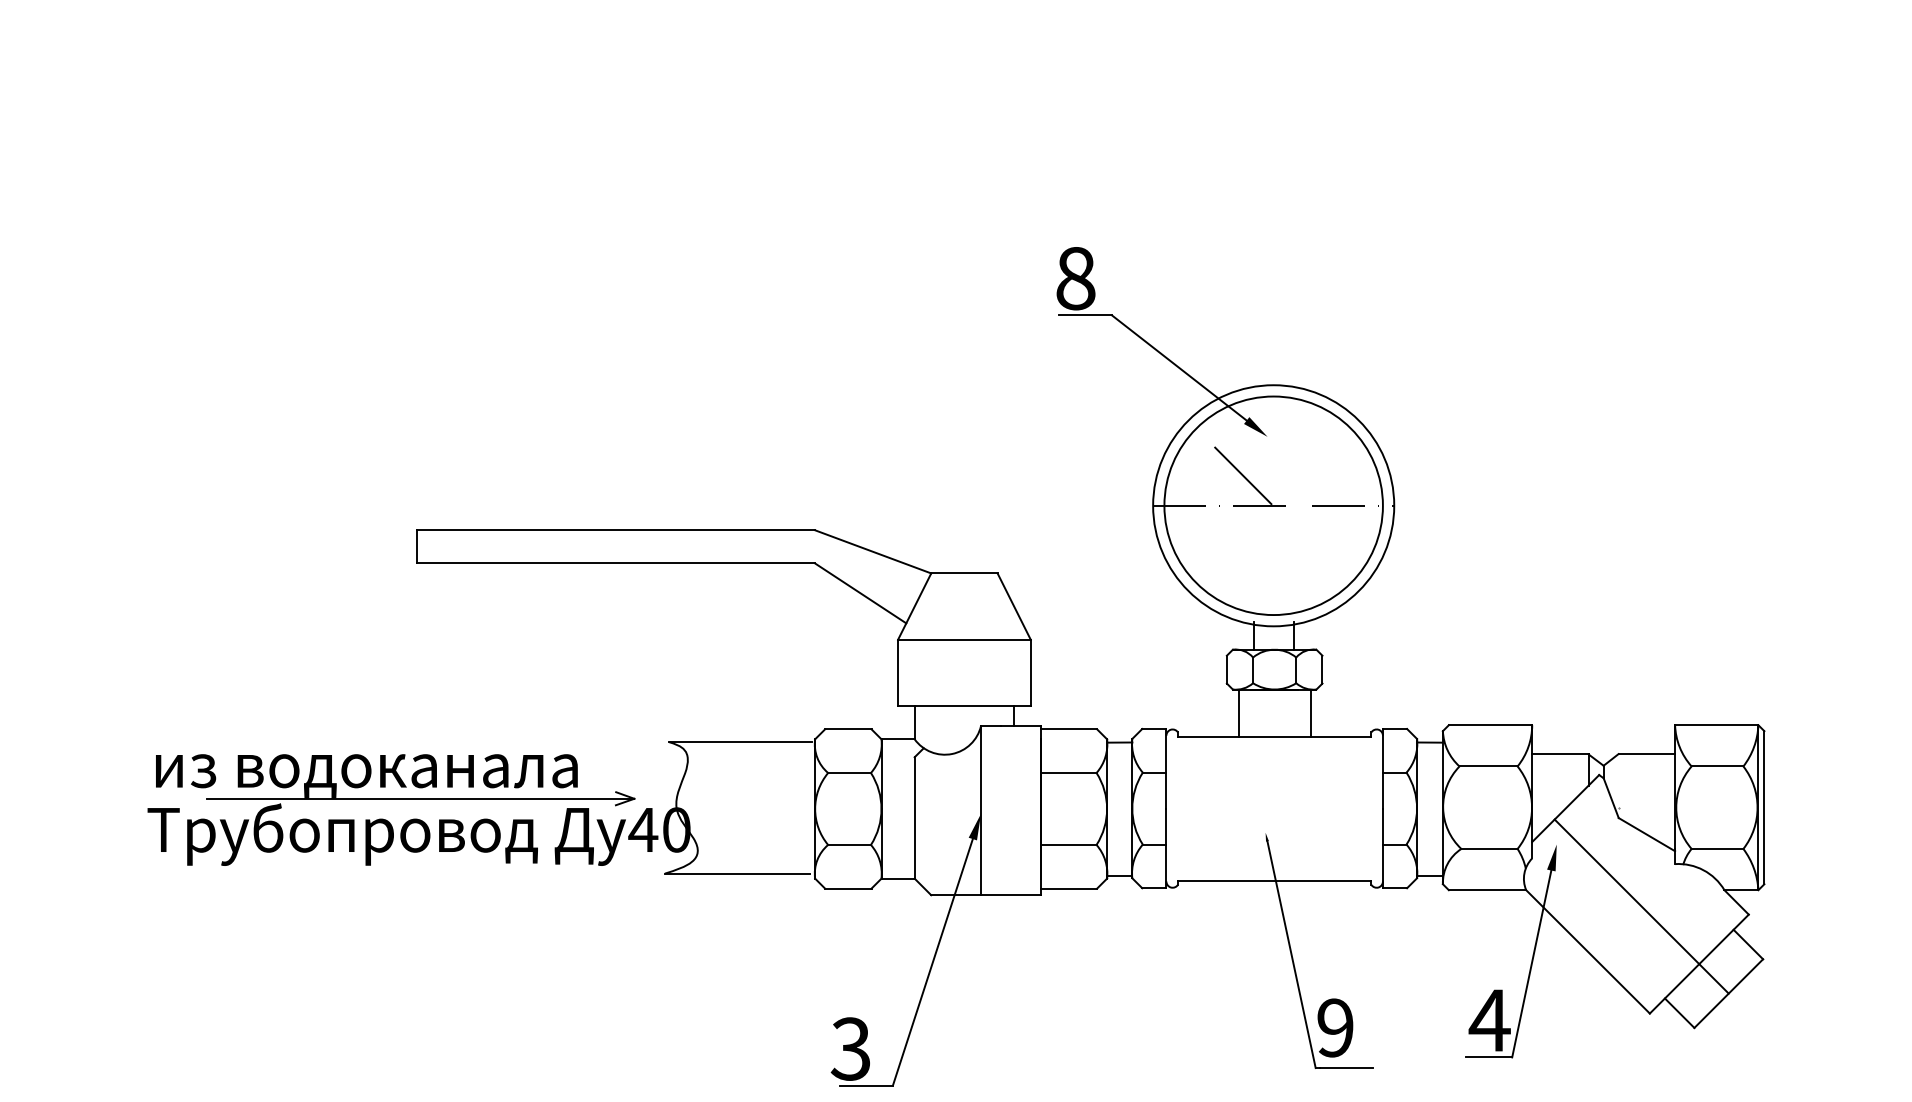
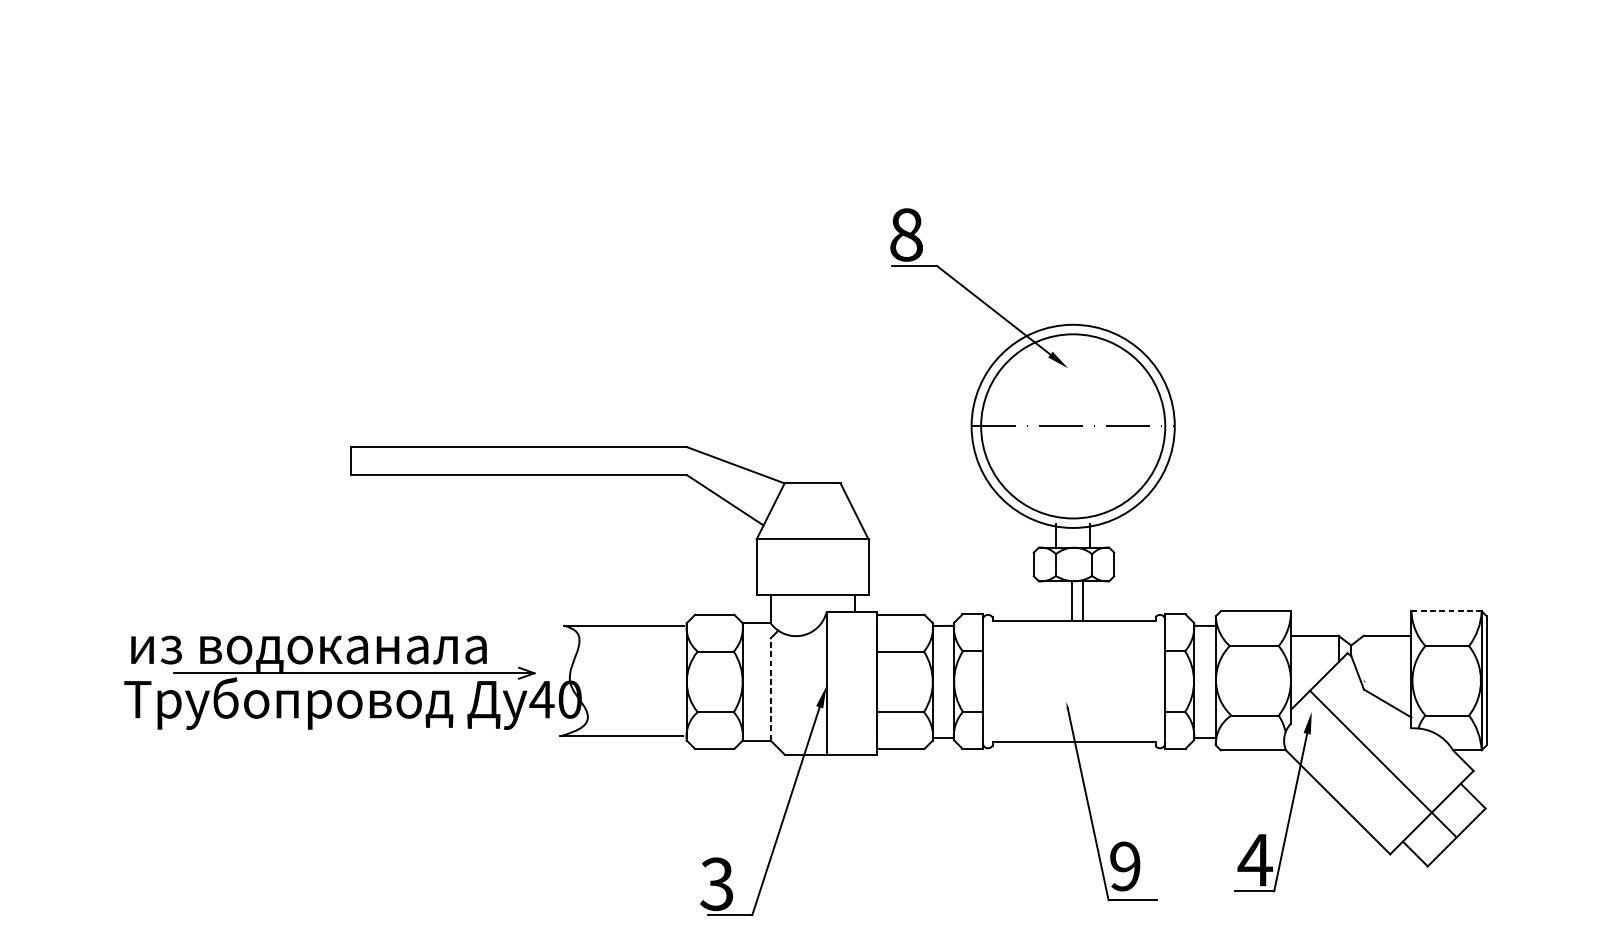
line: (1243, 475) -> (1047, 400), removed
line: (1238, 712) -> (1083, 600), moved
line: (1310, 712) -> (1072, 600), moved
line: (1716, 725) -> (1446, 611), solid -> dashed
line: (914, 817) -> (770, 689), solid -> dashed

